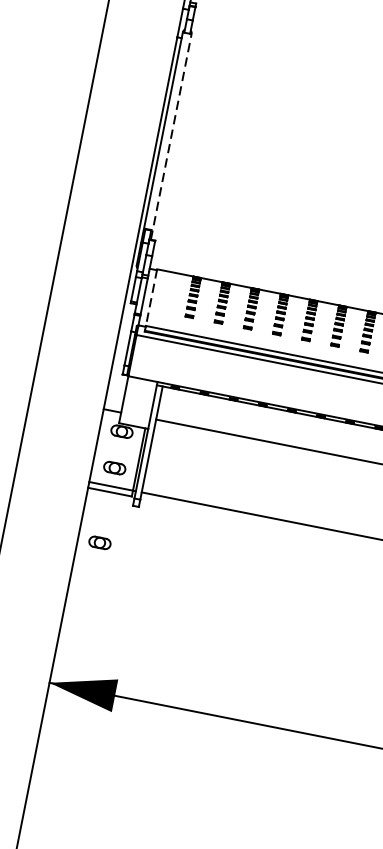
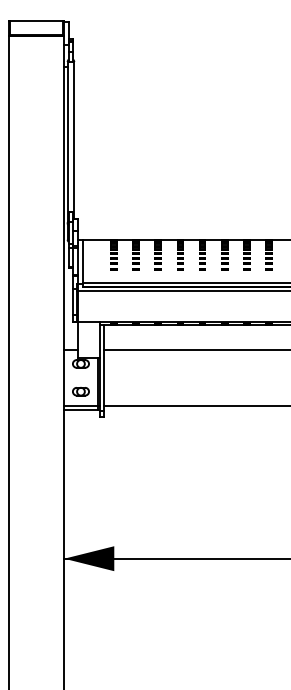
line: (171, 135) -> (74, 139), dashed -> solid
line: (151, 298) -> (83, 261), dashed -> solid
part: (99, 542) -> (80, 448), removed

